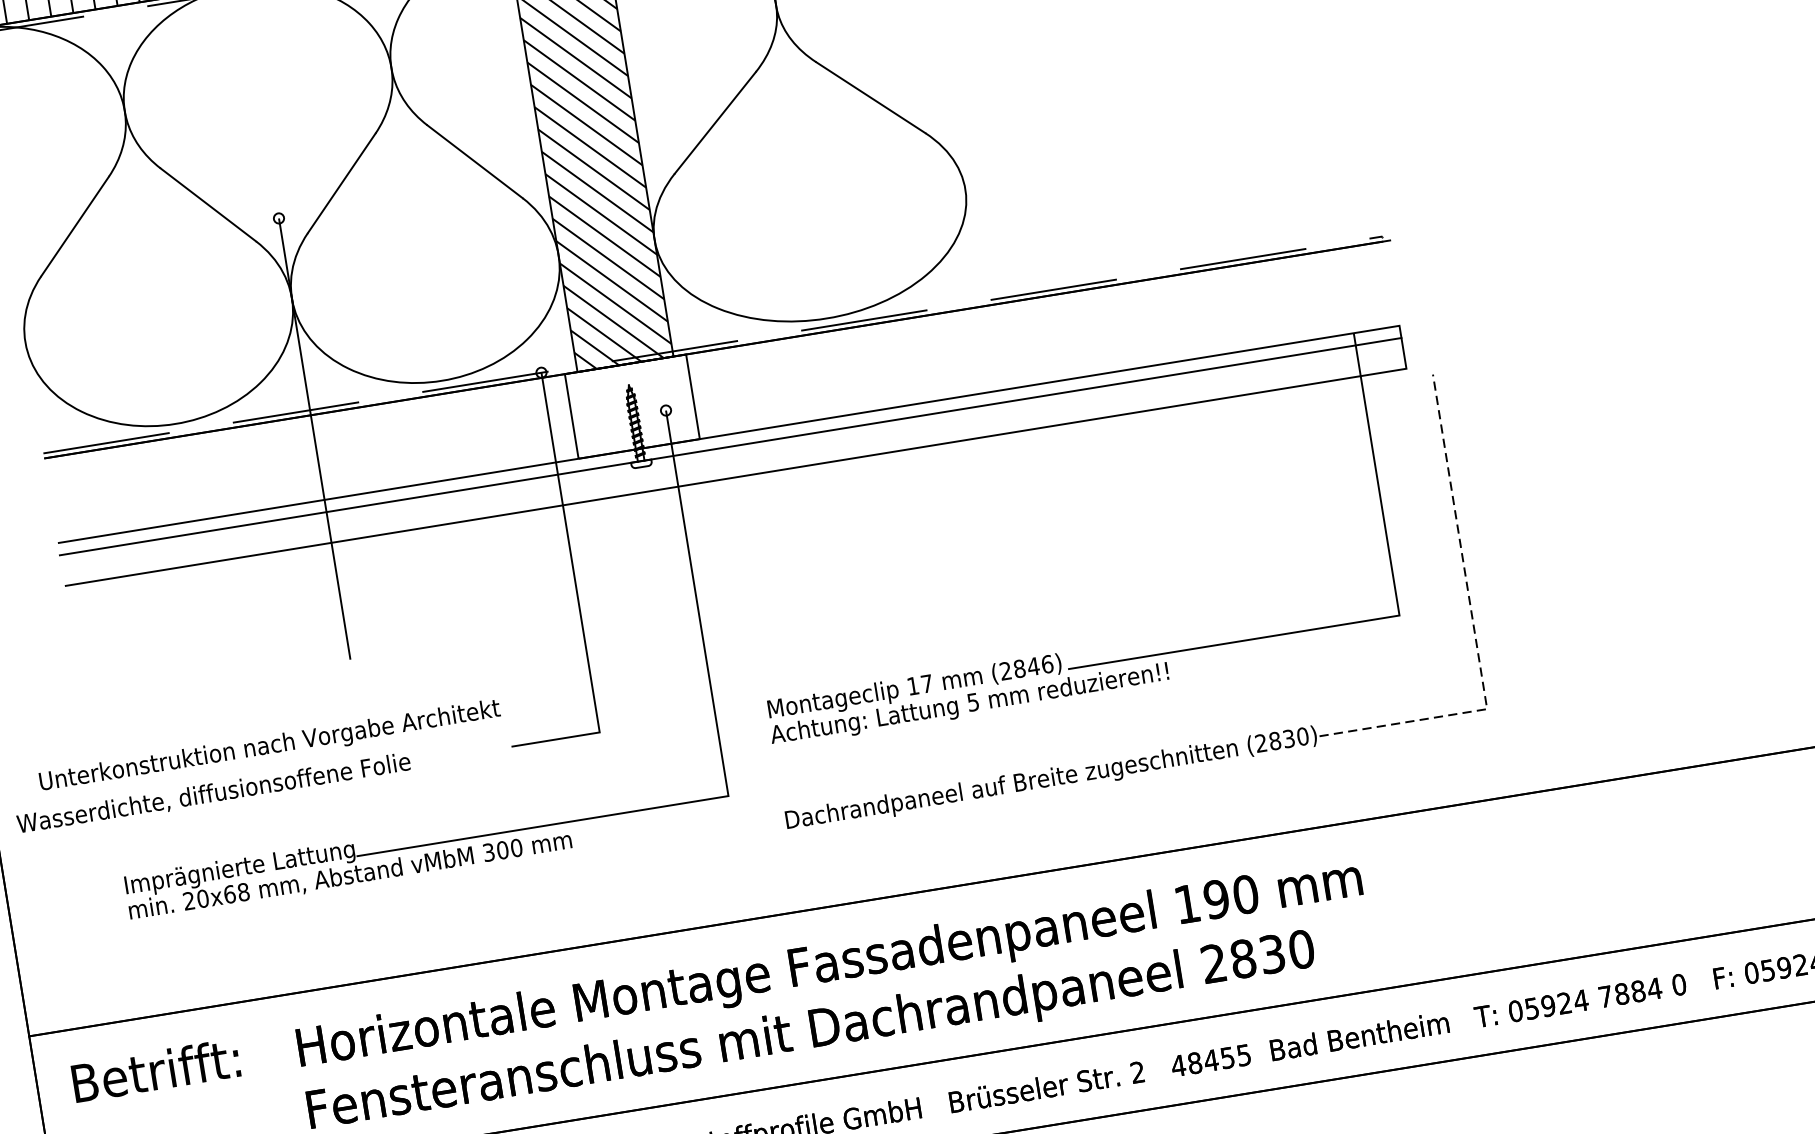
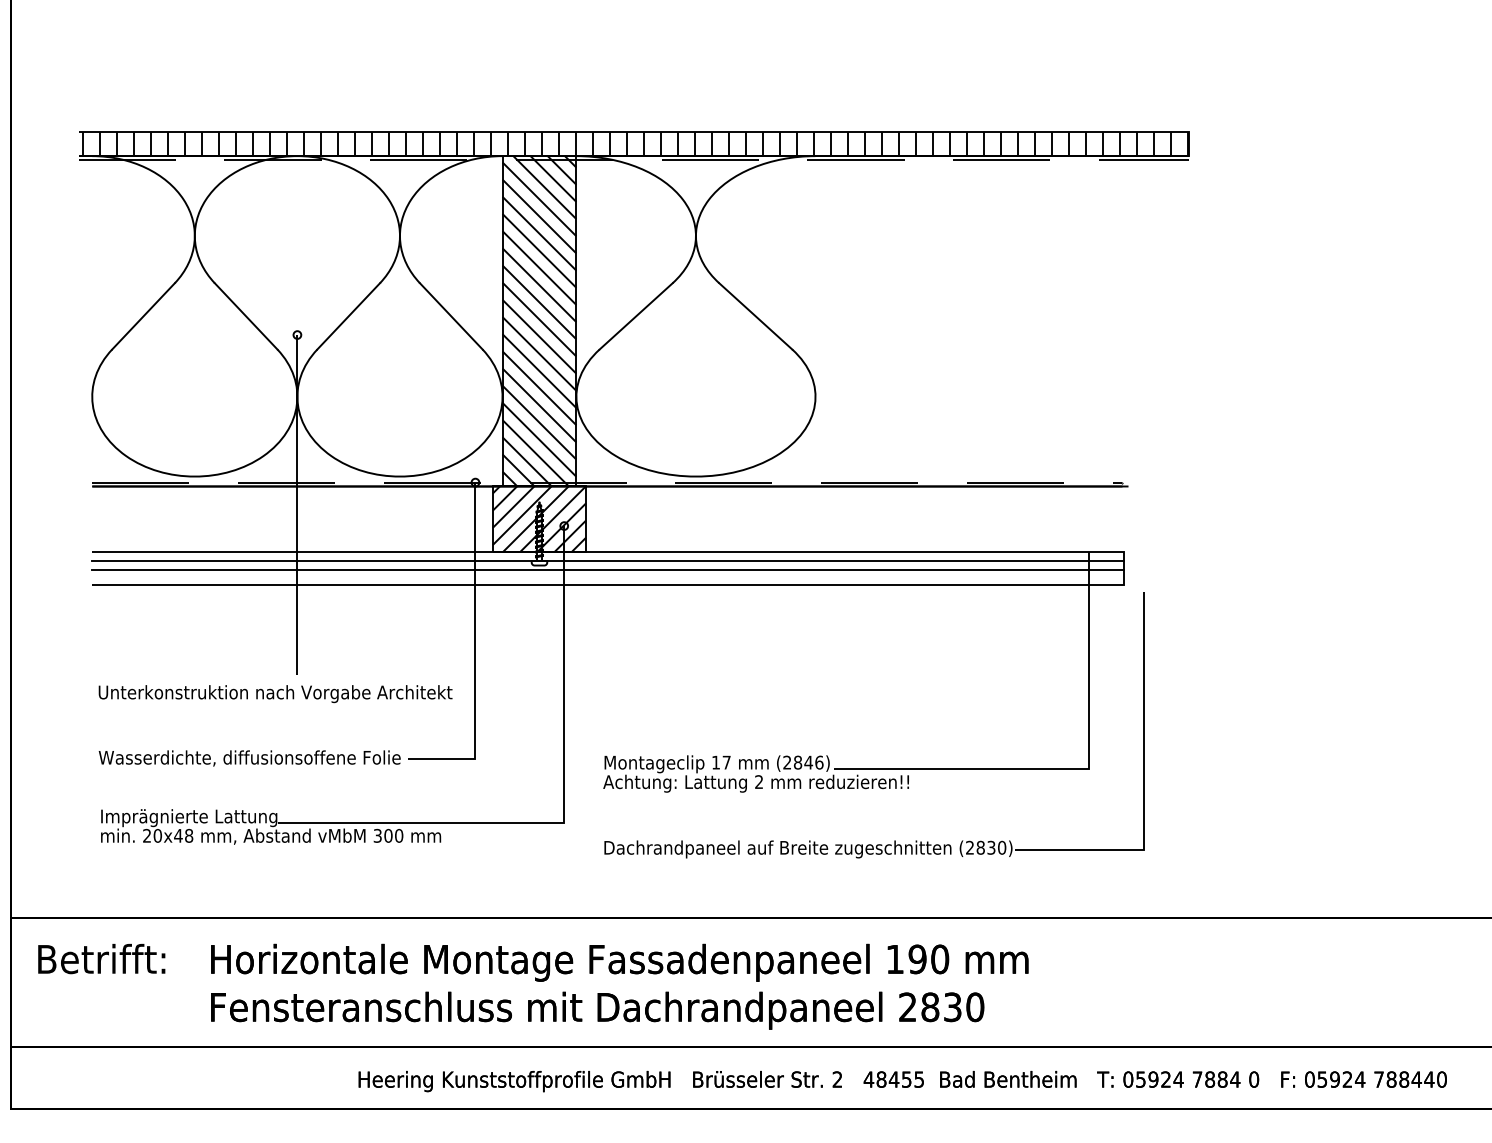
hatch: (632, 405) -> (539, 518), added
line: (732, 457) -> (608, 569), added
line: (1473, 625) -> (1143, 785), dashed -> solid
text: (972, 702) -> (758, 782), 5 -> 2
text: (270, 747) -> (275, 694), moved
text: (213, 793) -> (249, 758), moved
text: (229, 893) -> (178, 835), 20x68 -> 20x48

